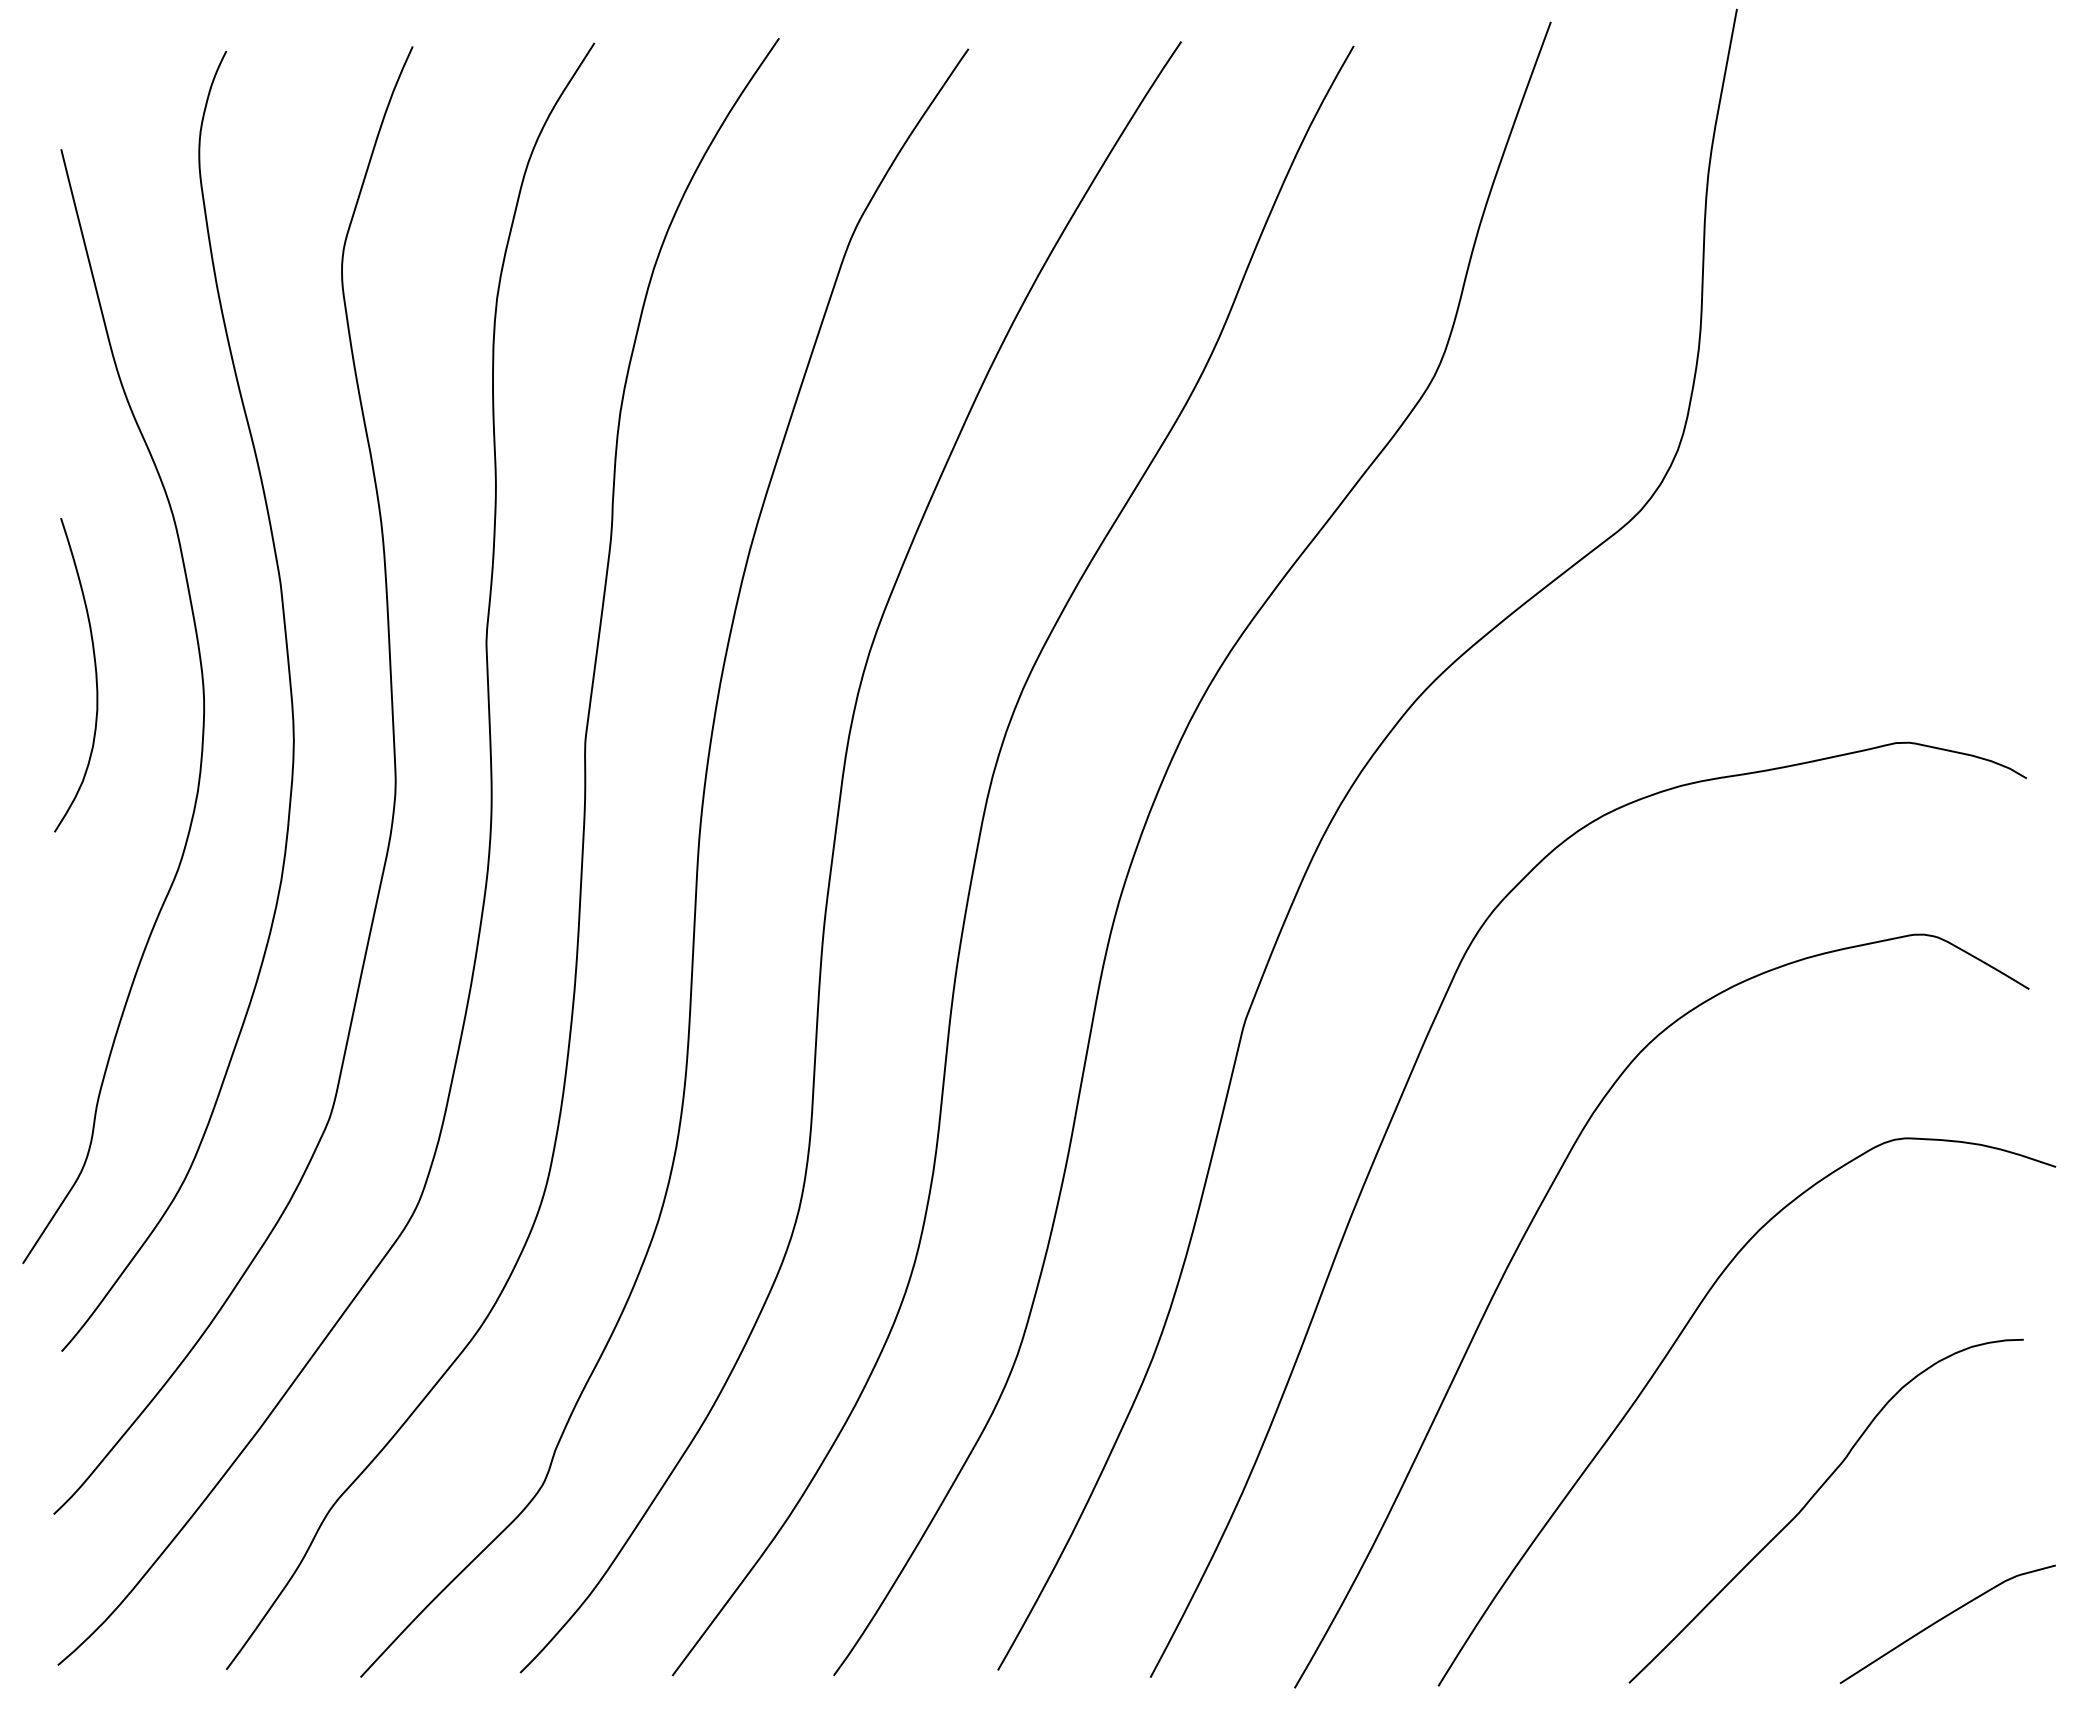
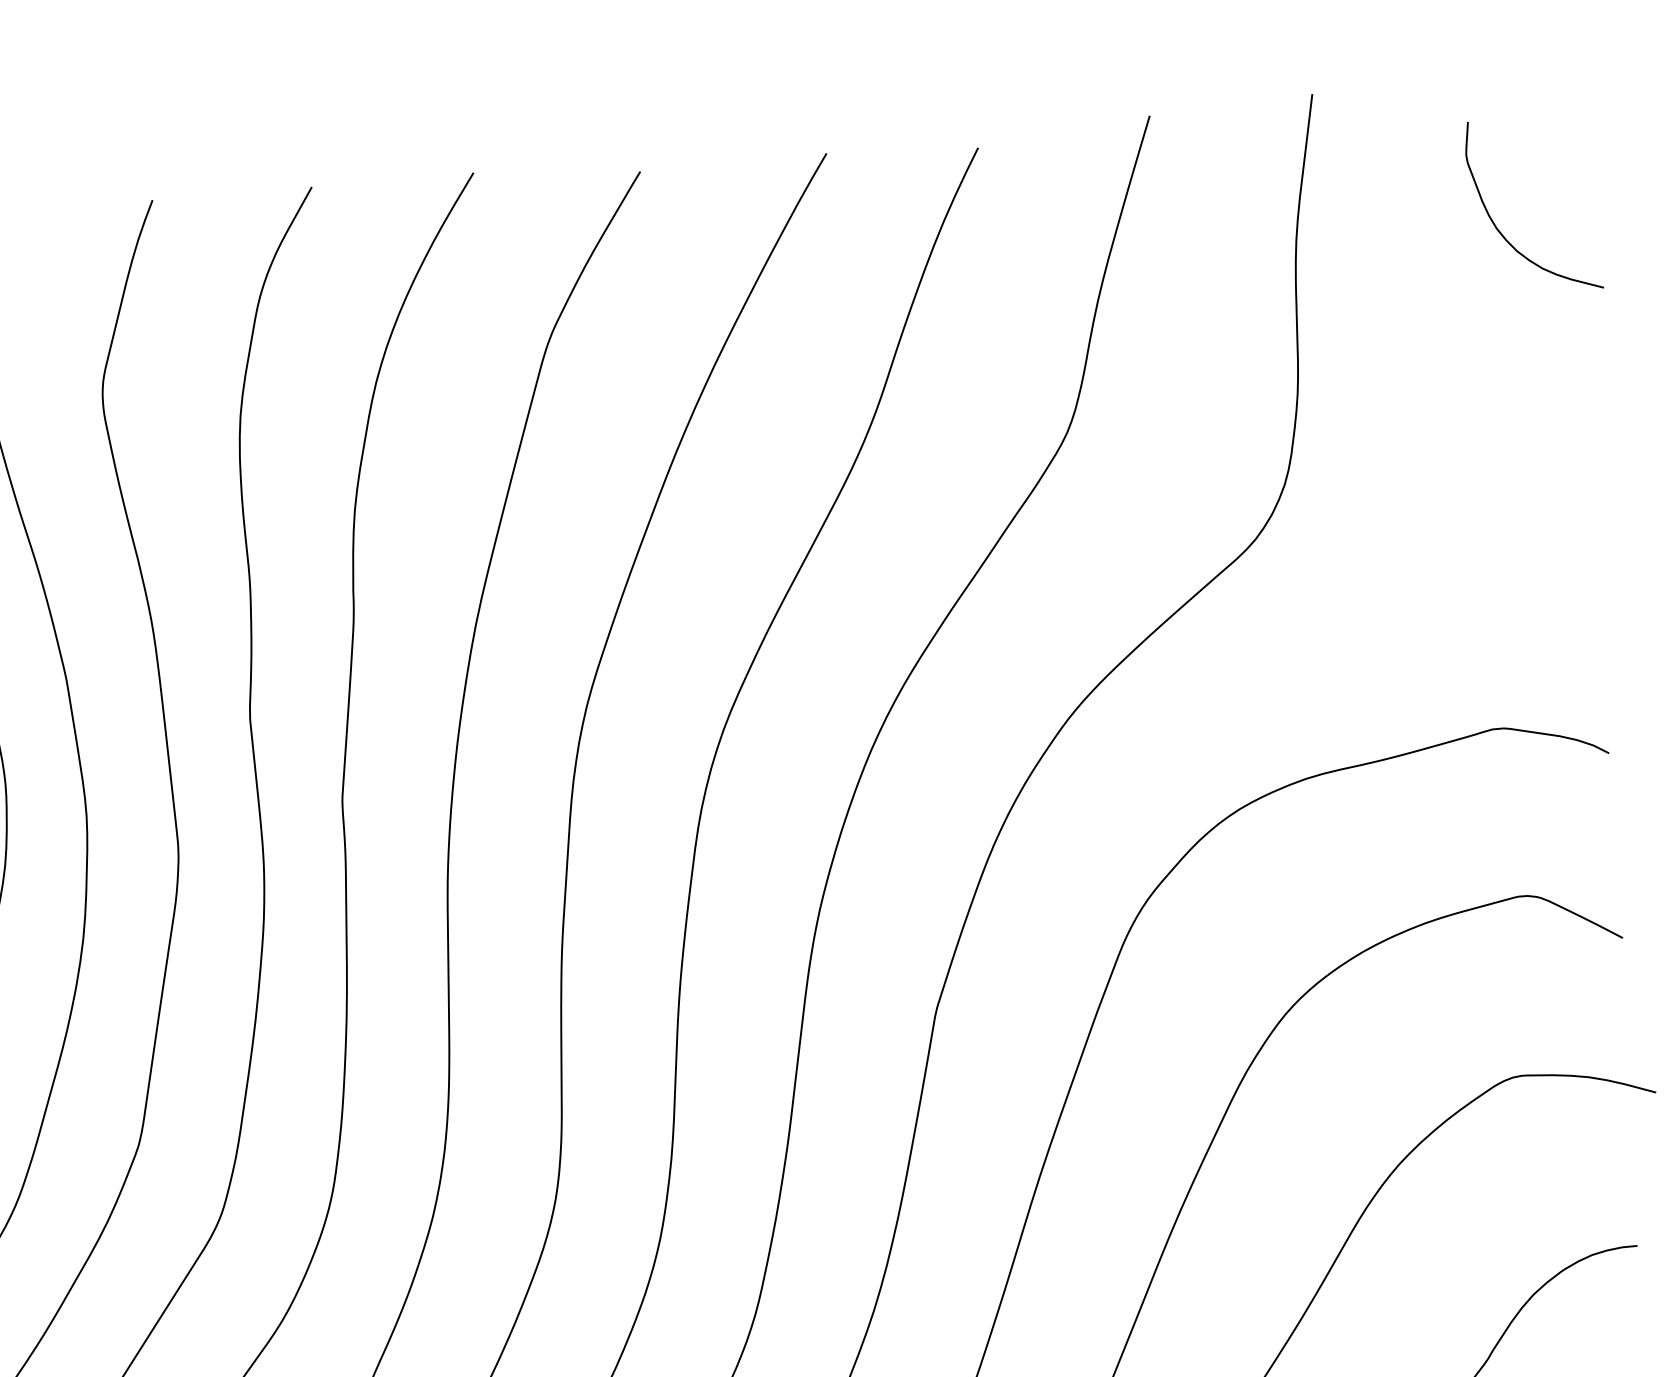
curve: (1939, 176) -> (1499, 229), added

